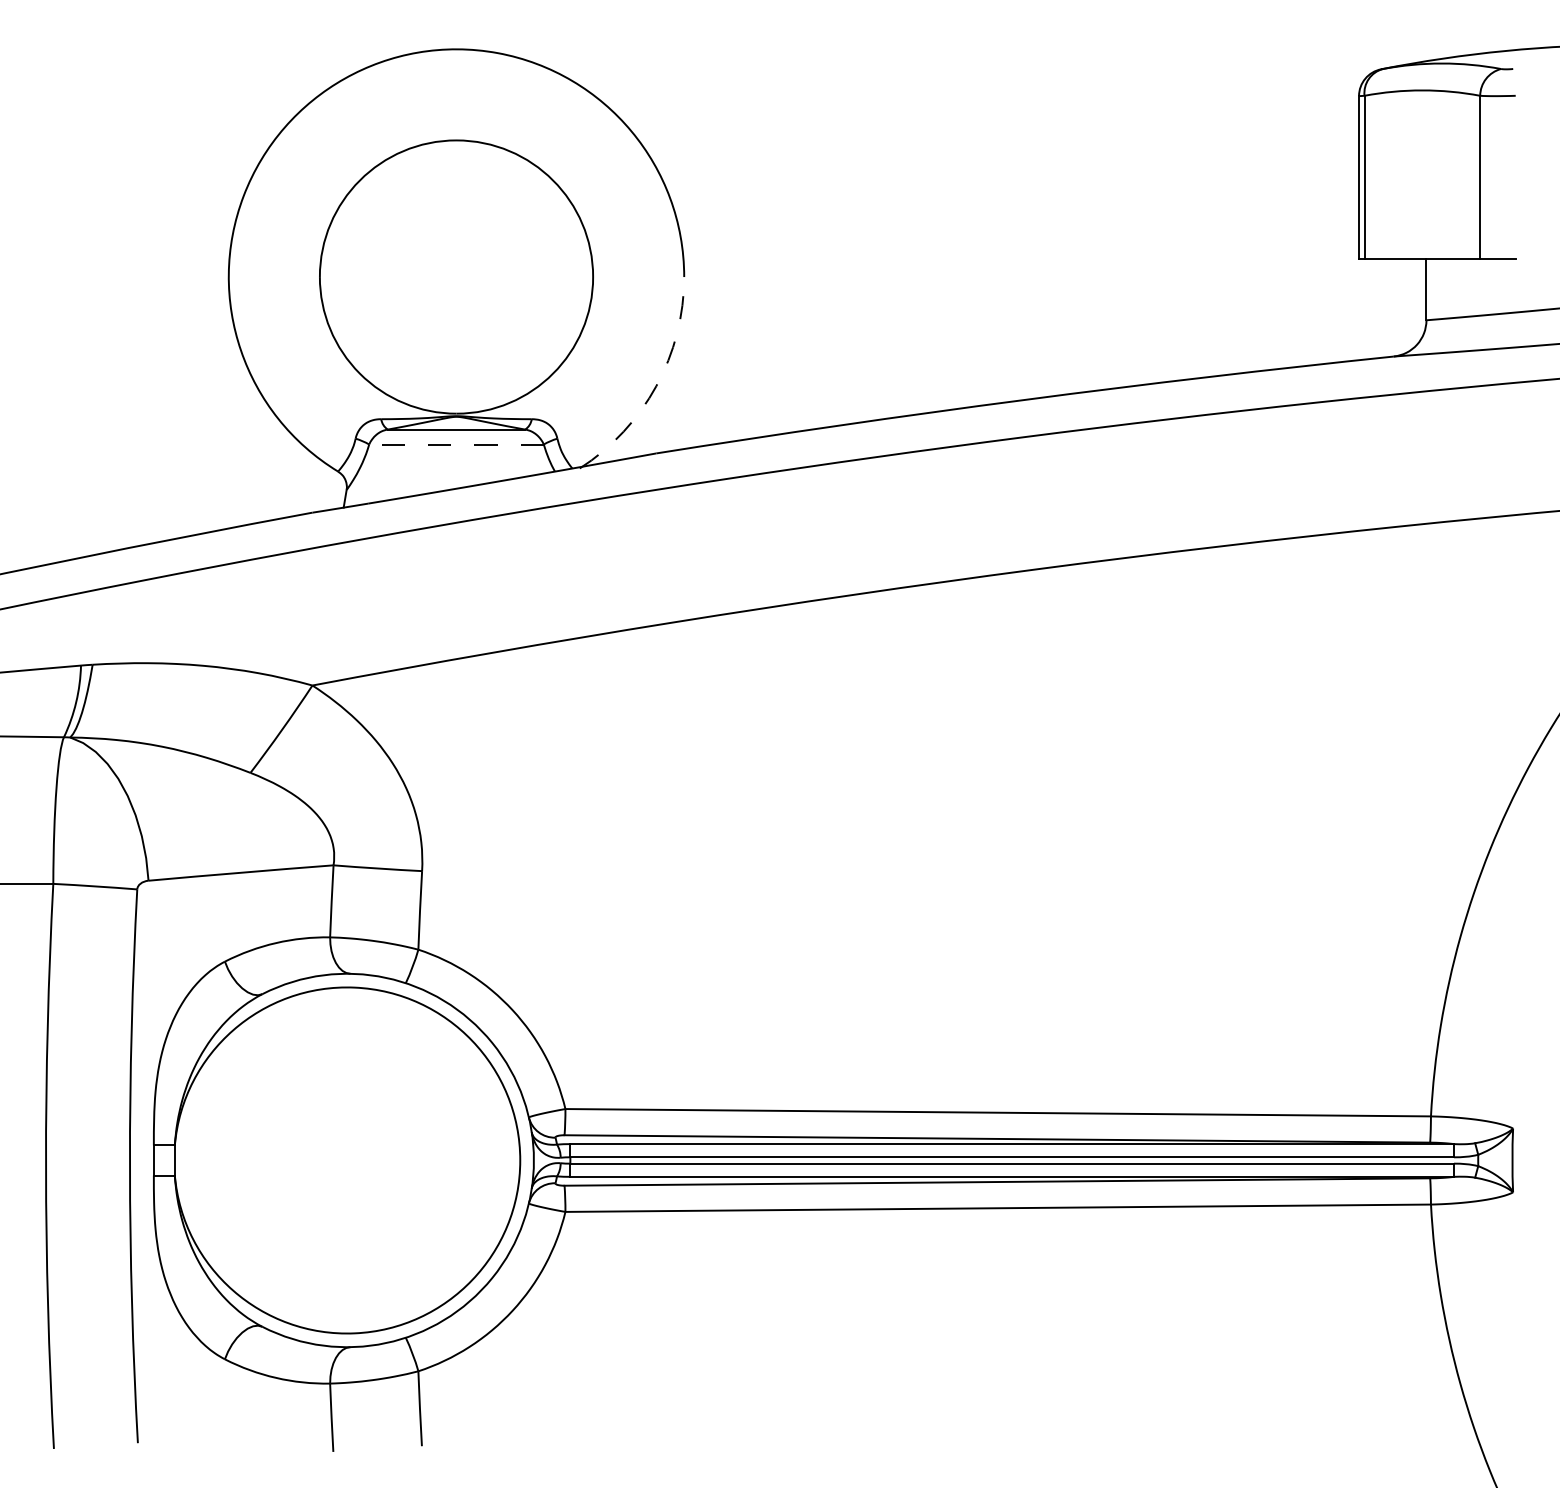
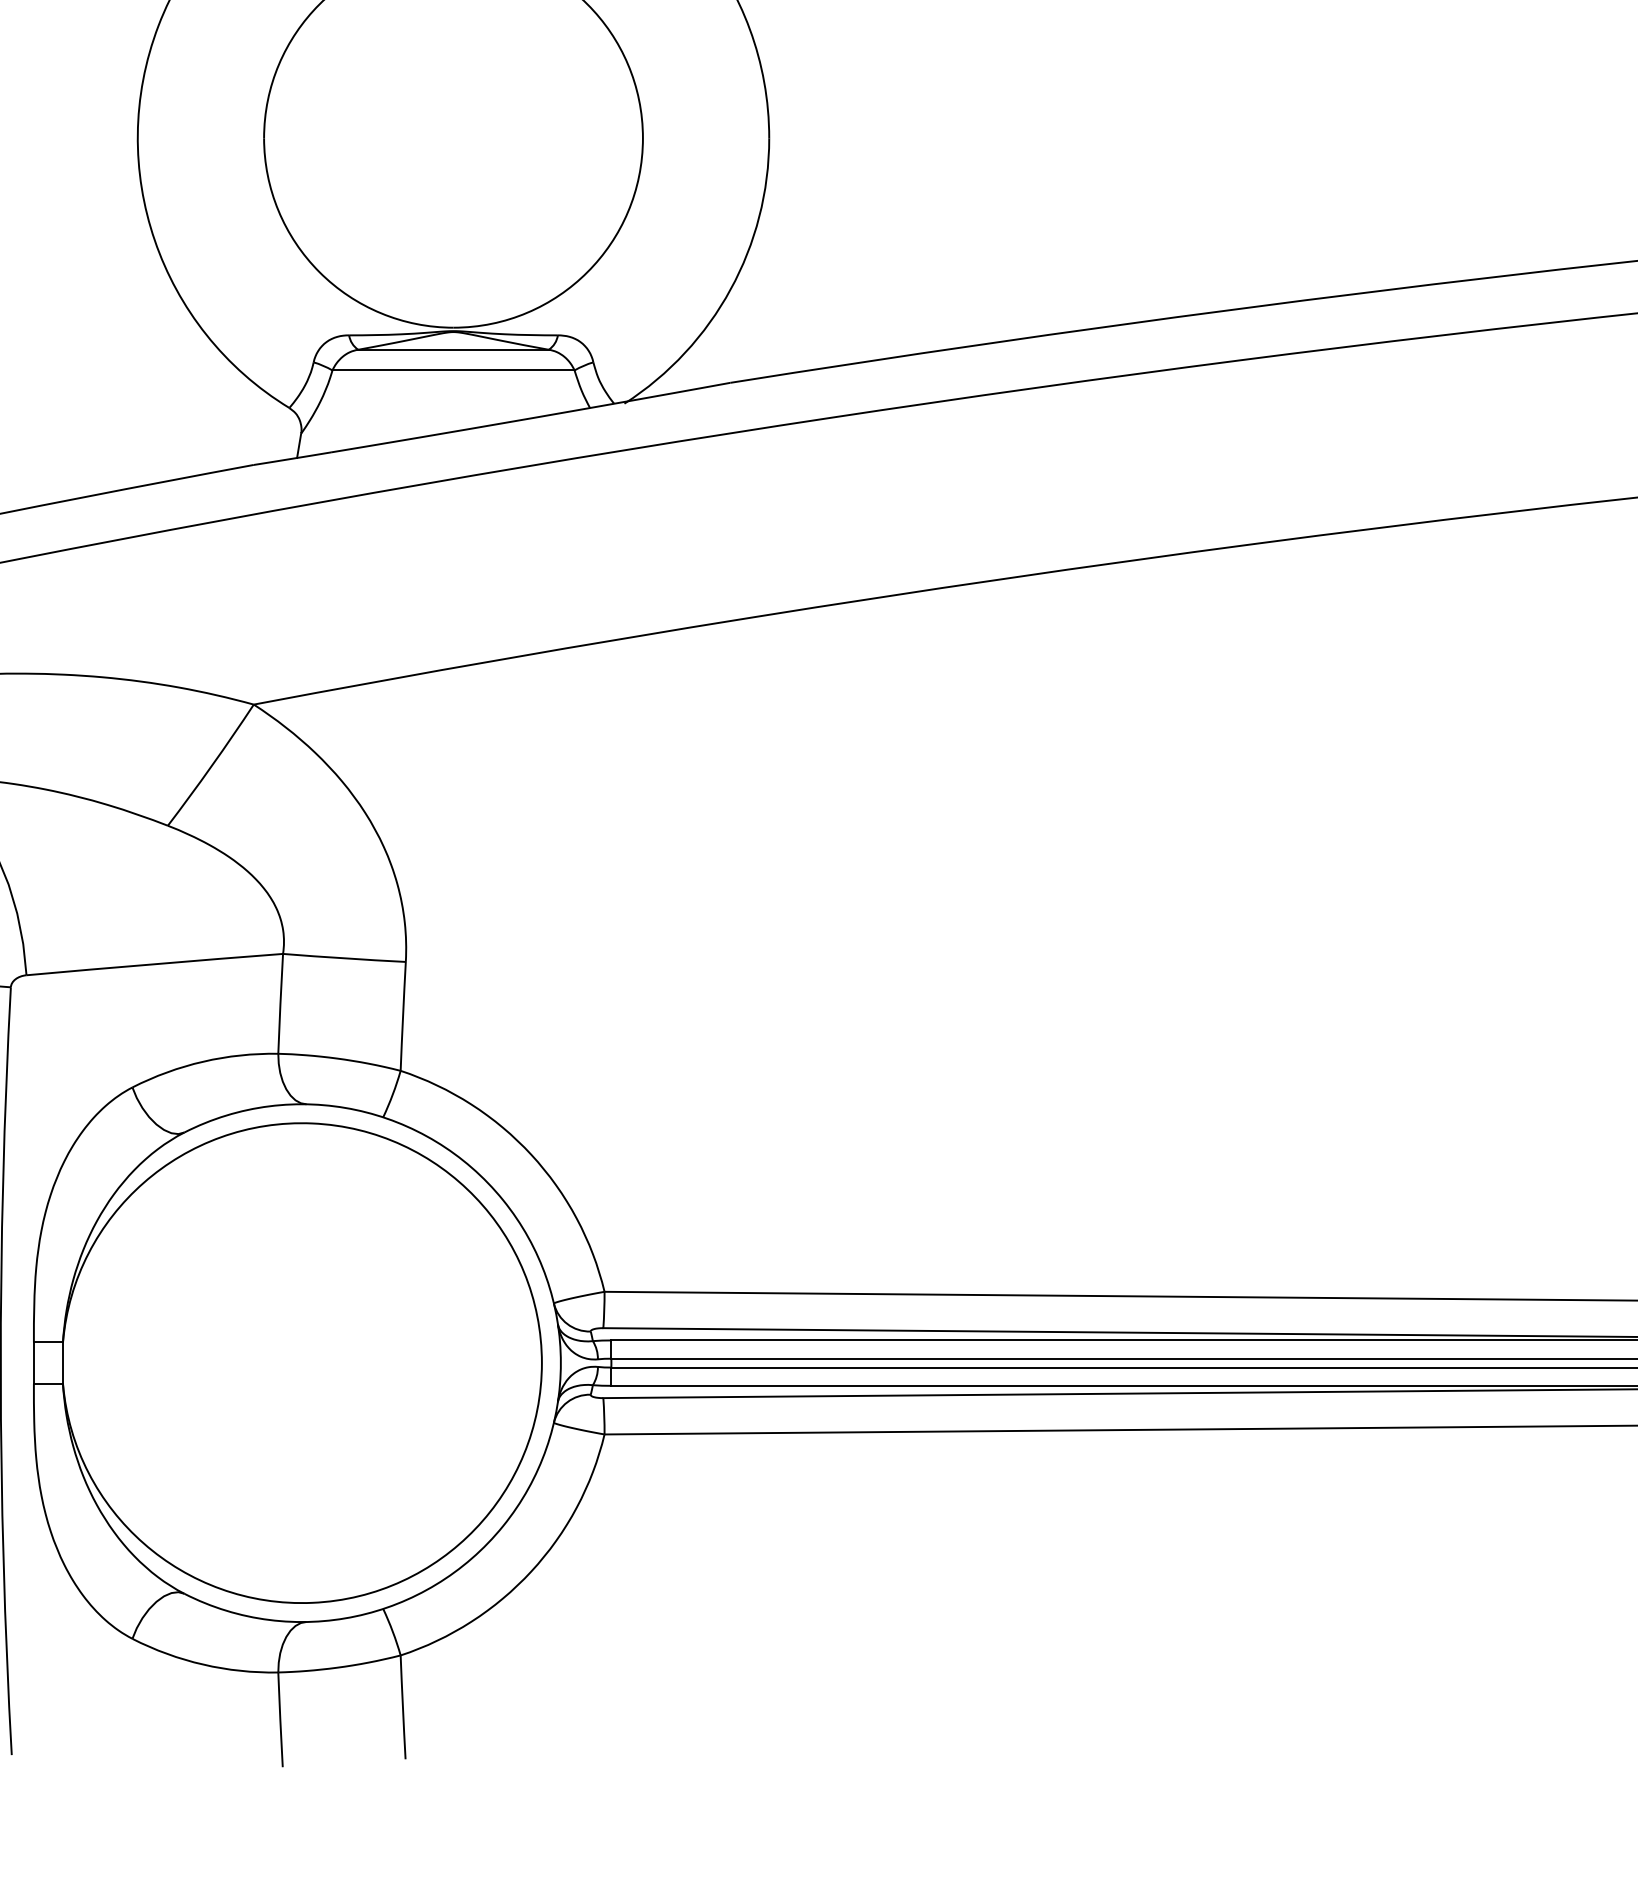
arc: (656, 386) -> (730, 290), dashed -> solid
line: (456, 444) -> (453, 370), dashed -> solid

